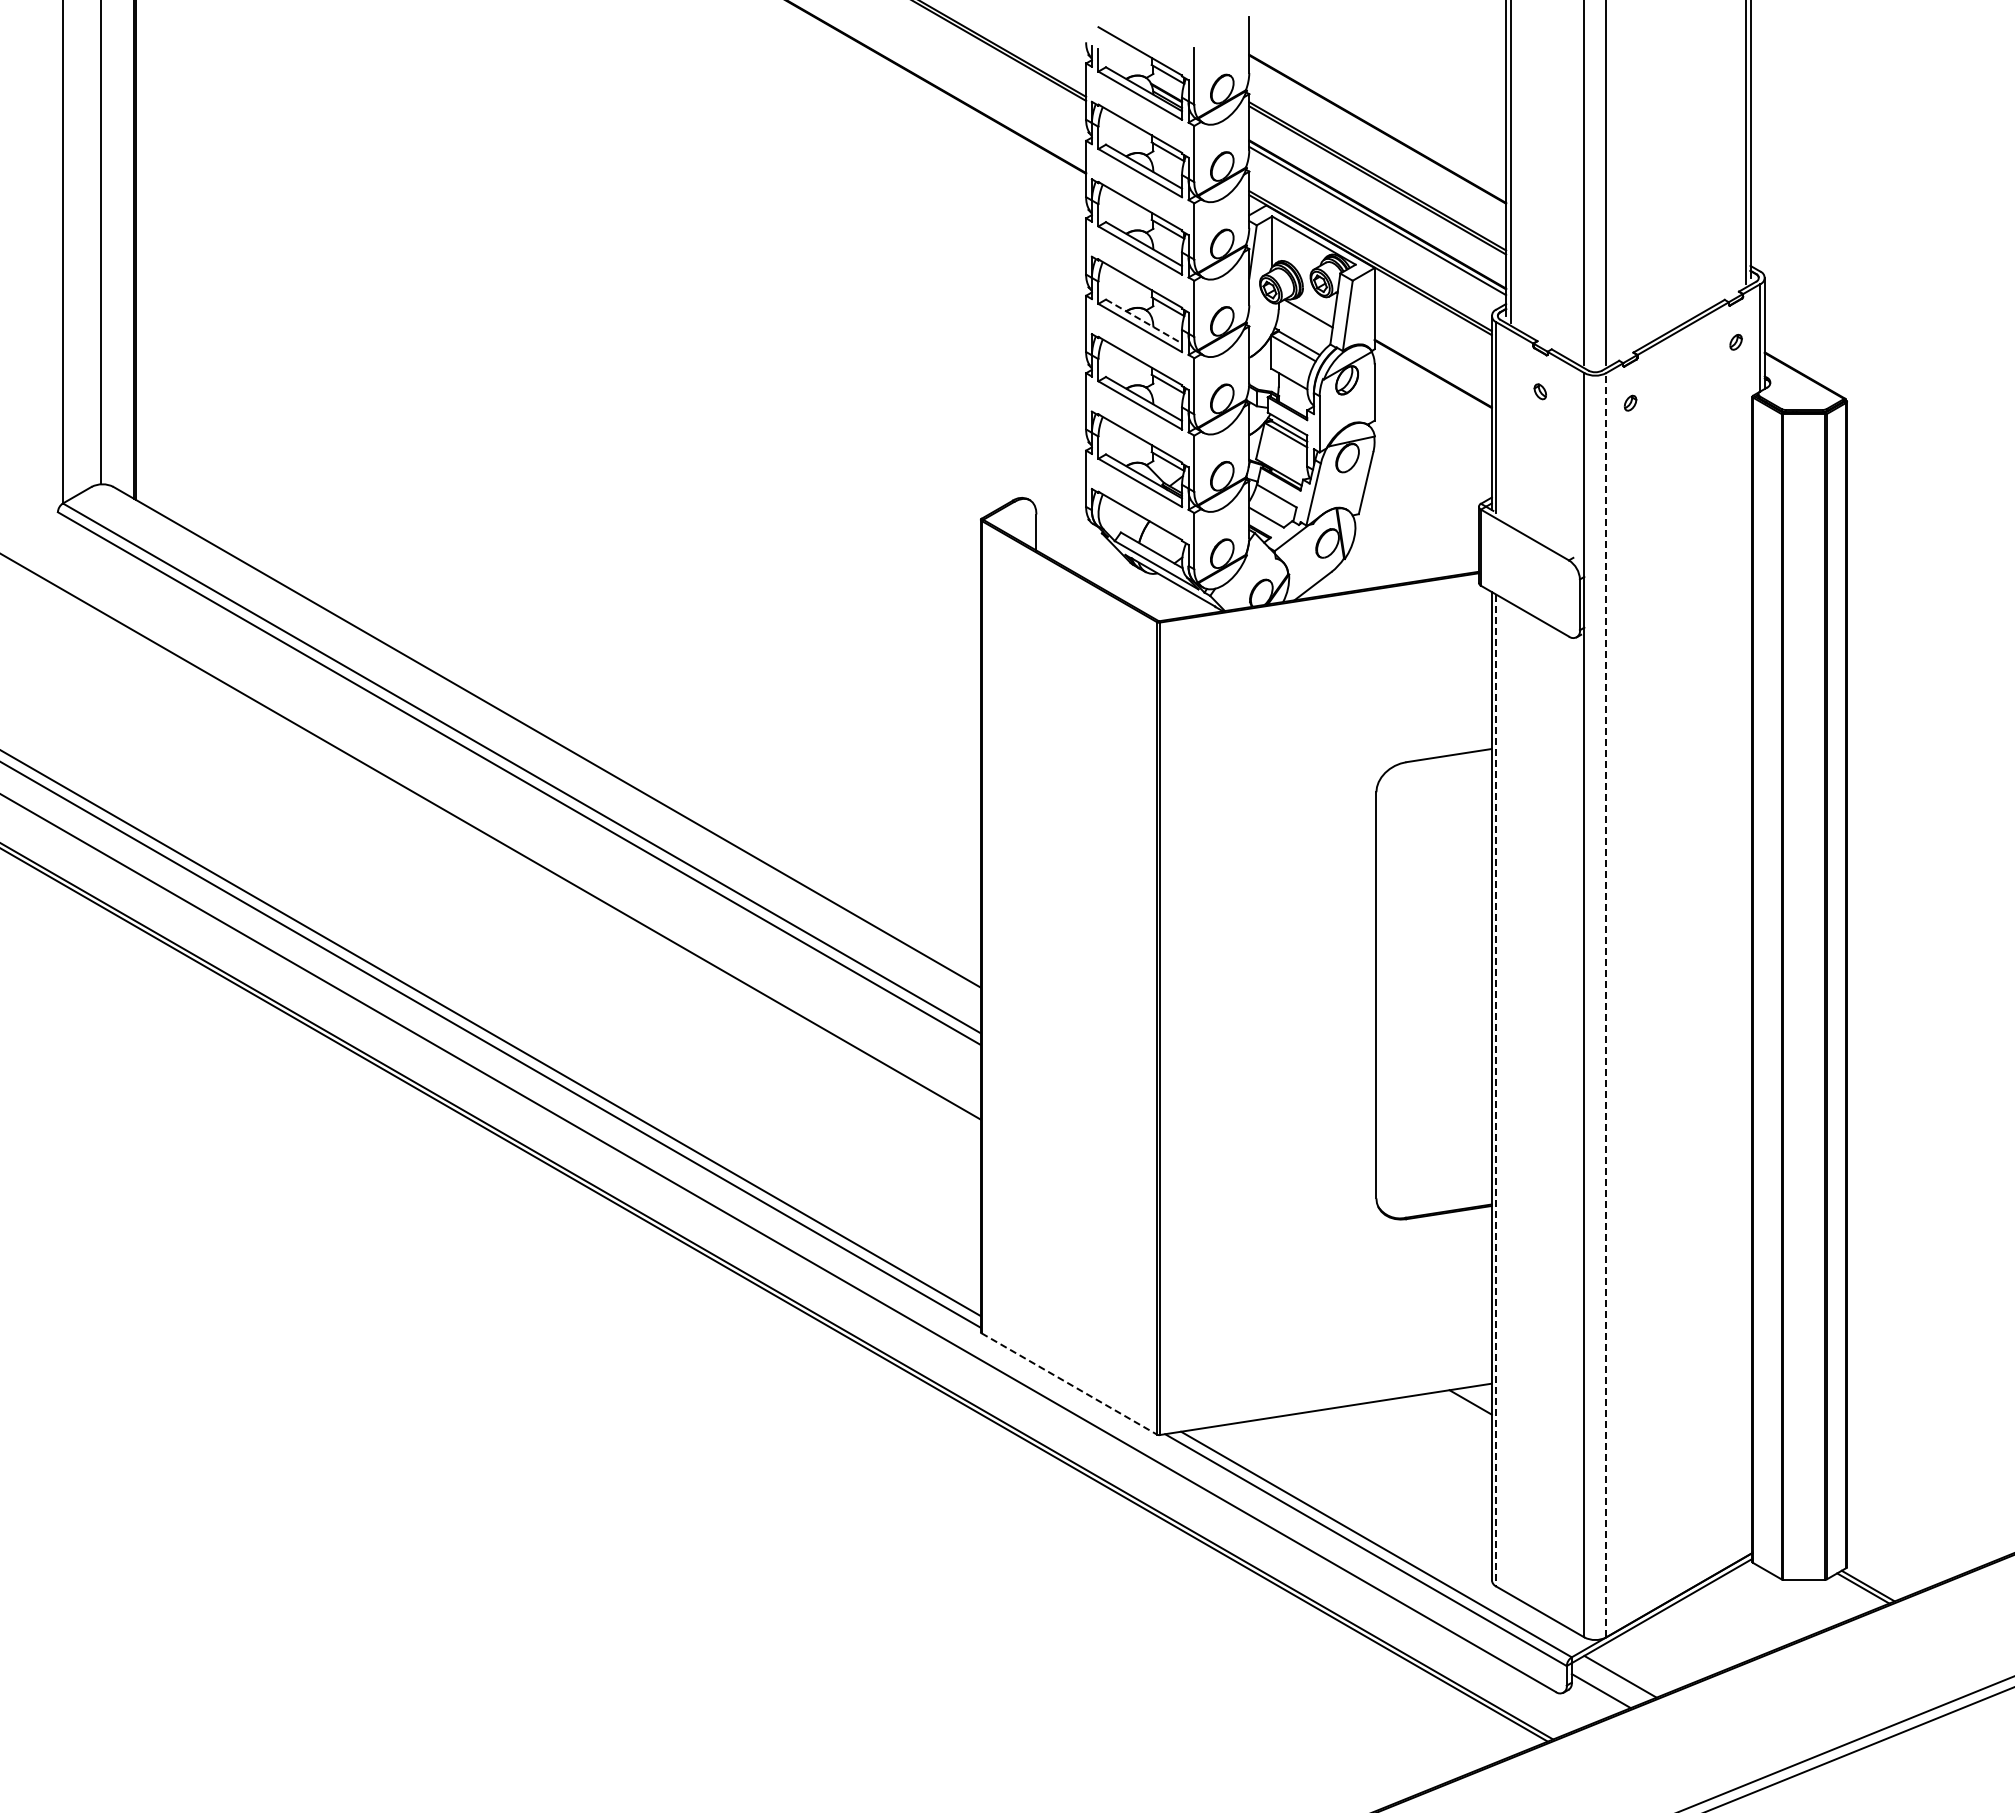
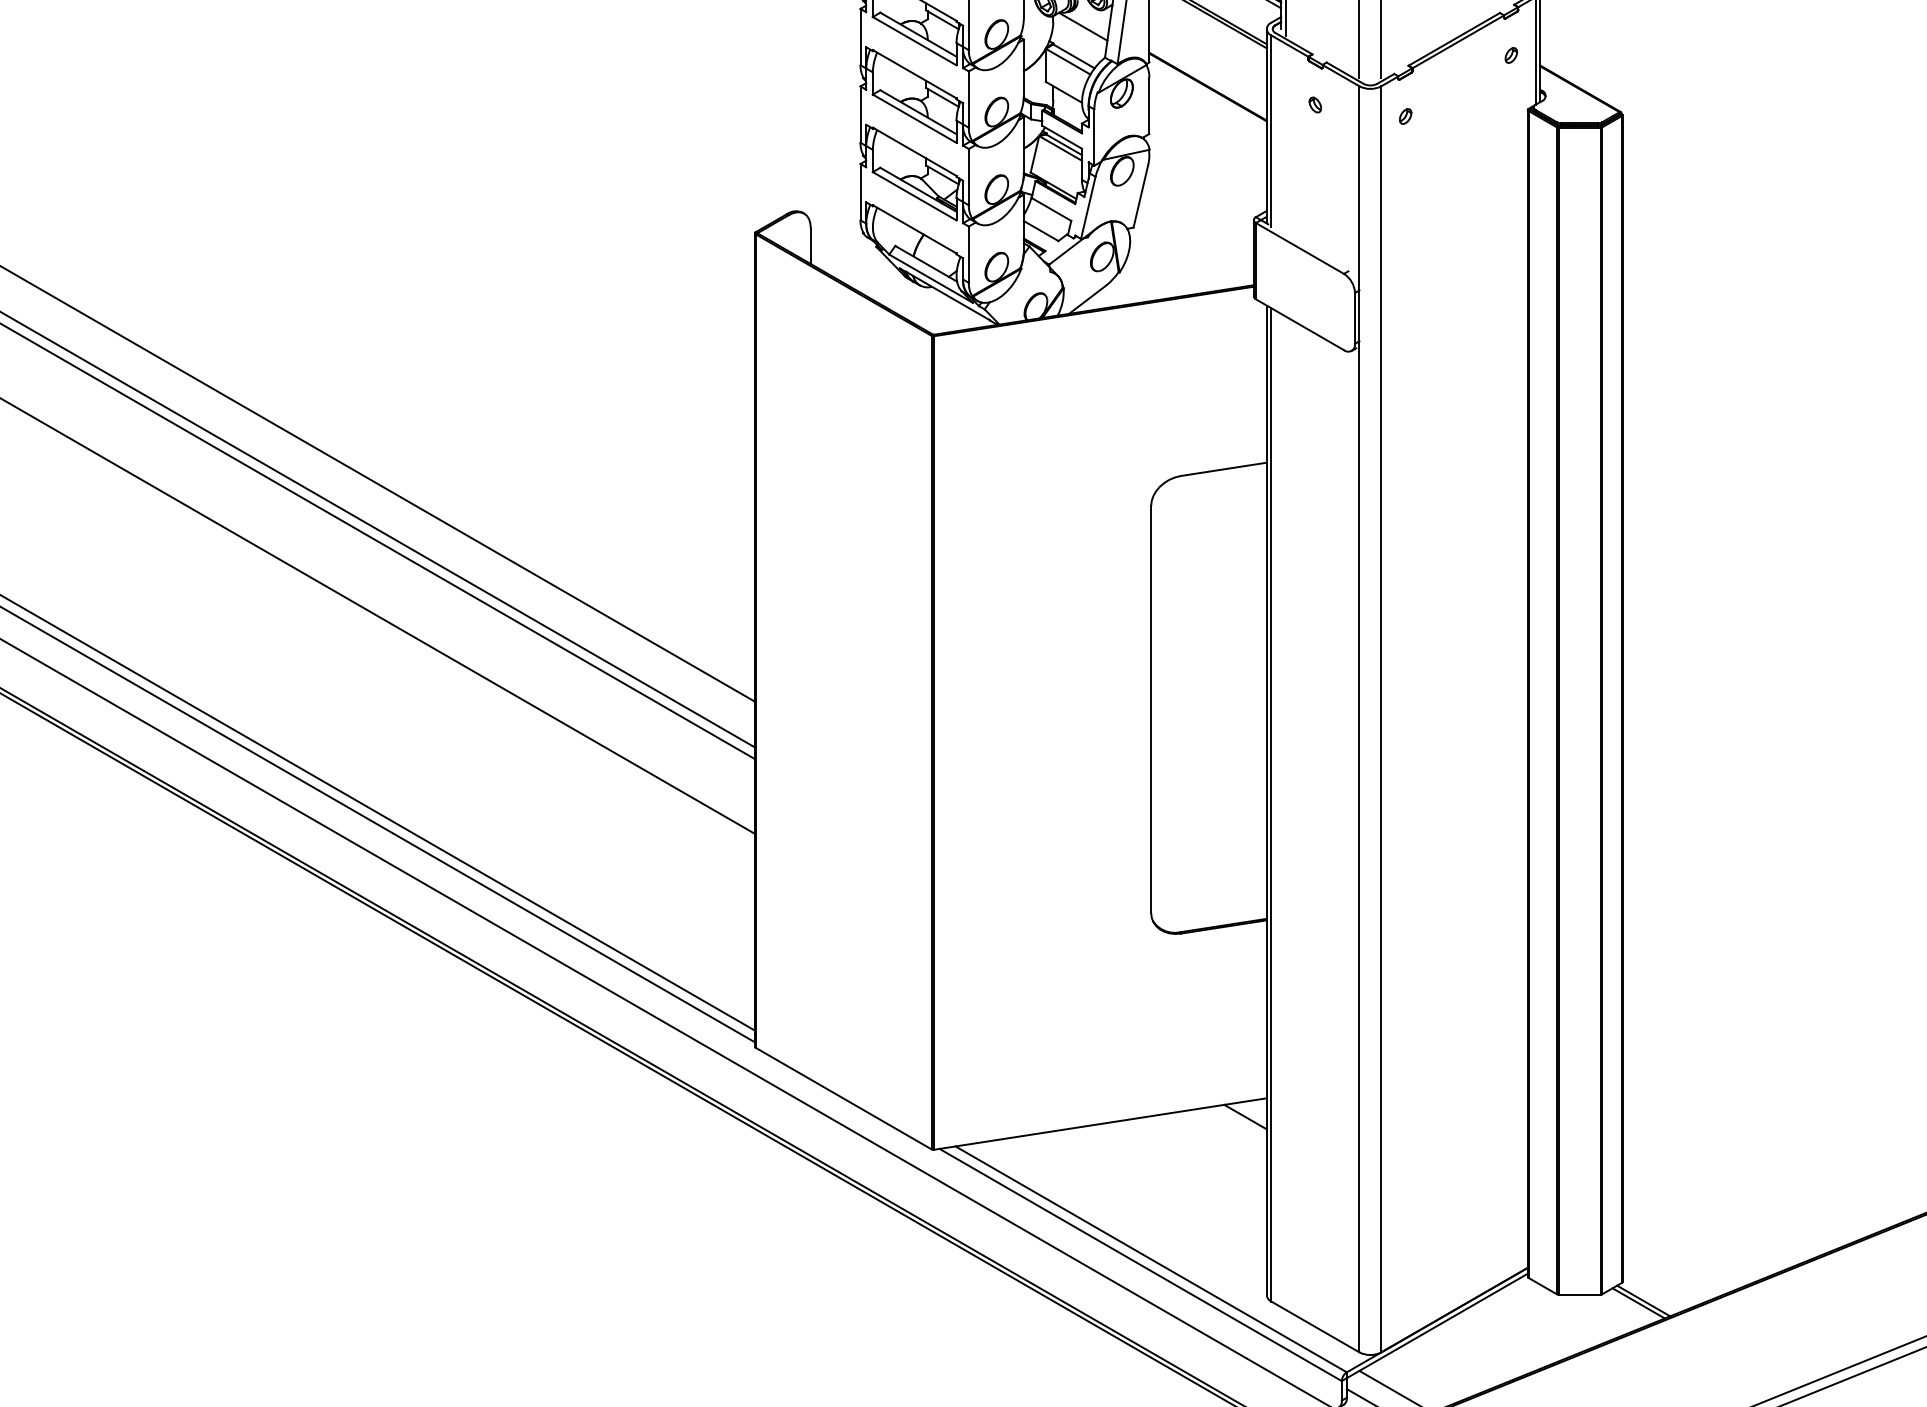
line: (1144, 321) -> (918, 34), dashed -> solid
line: (1606, 1004) -> (1381, 718), dashed -> solid
line: (1496, 1090) -> (1271, 804), dashed -> solid
line: (1069, 1384) -> (843, 1099), dashed -> solid

